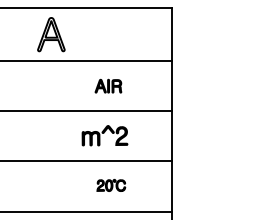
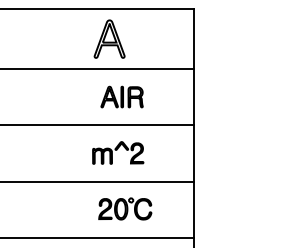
part: (51, 34) -> (109, 39), moved
part: (108, 86) -> (122, 97), size x1.43
part: (111, 185) -> (125, 208), size x1.67

